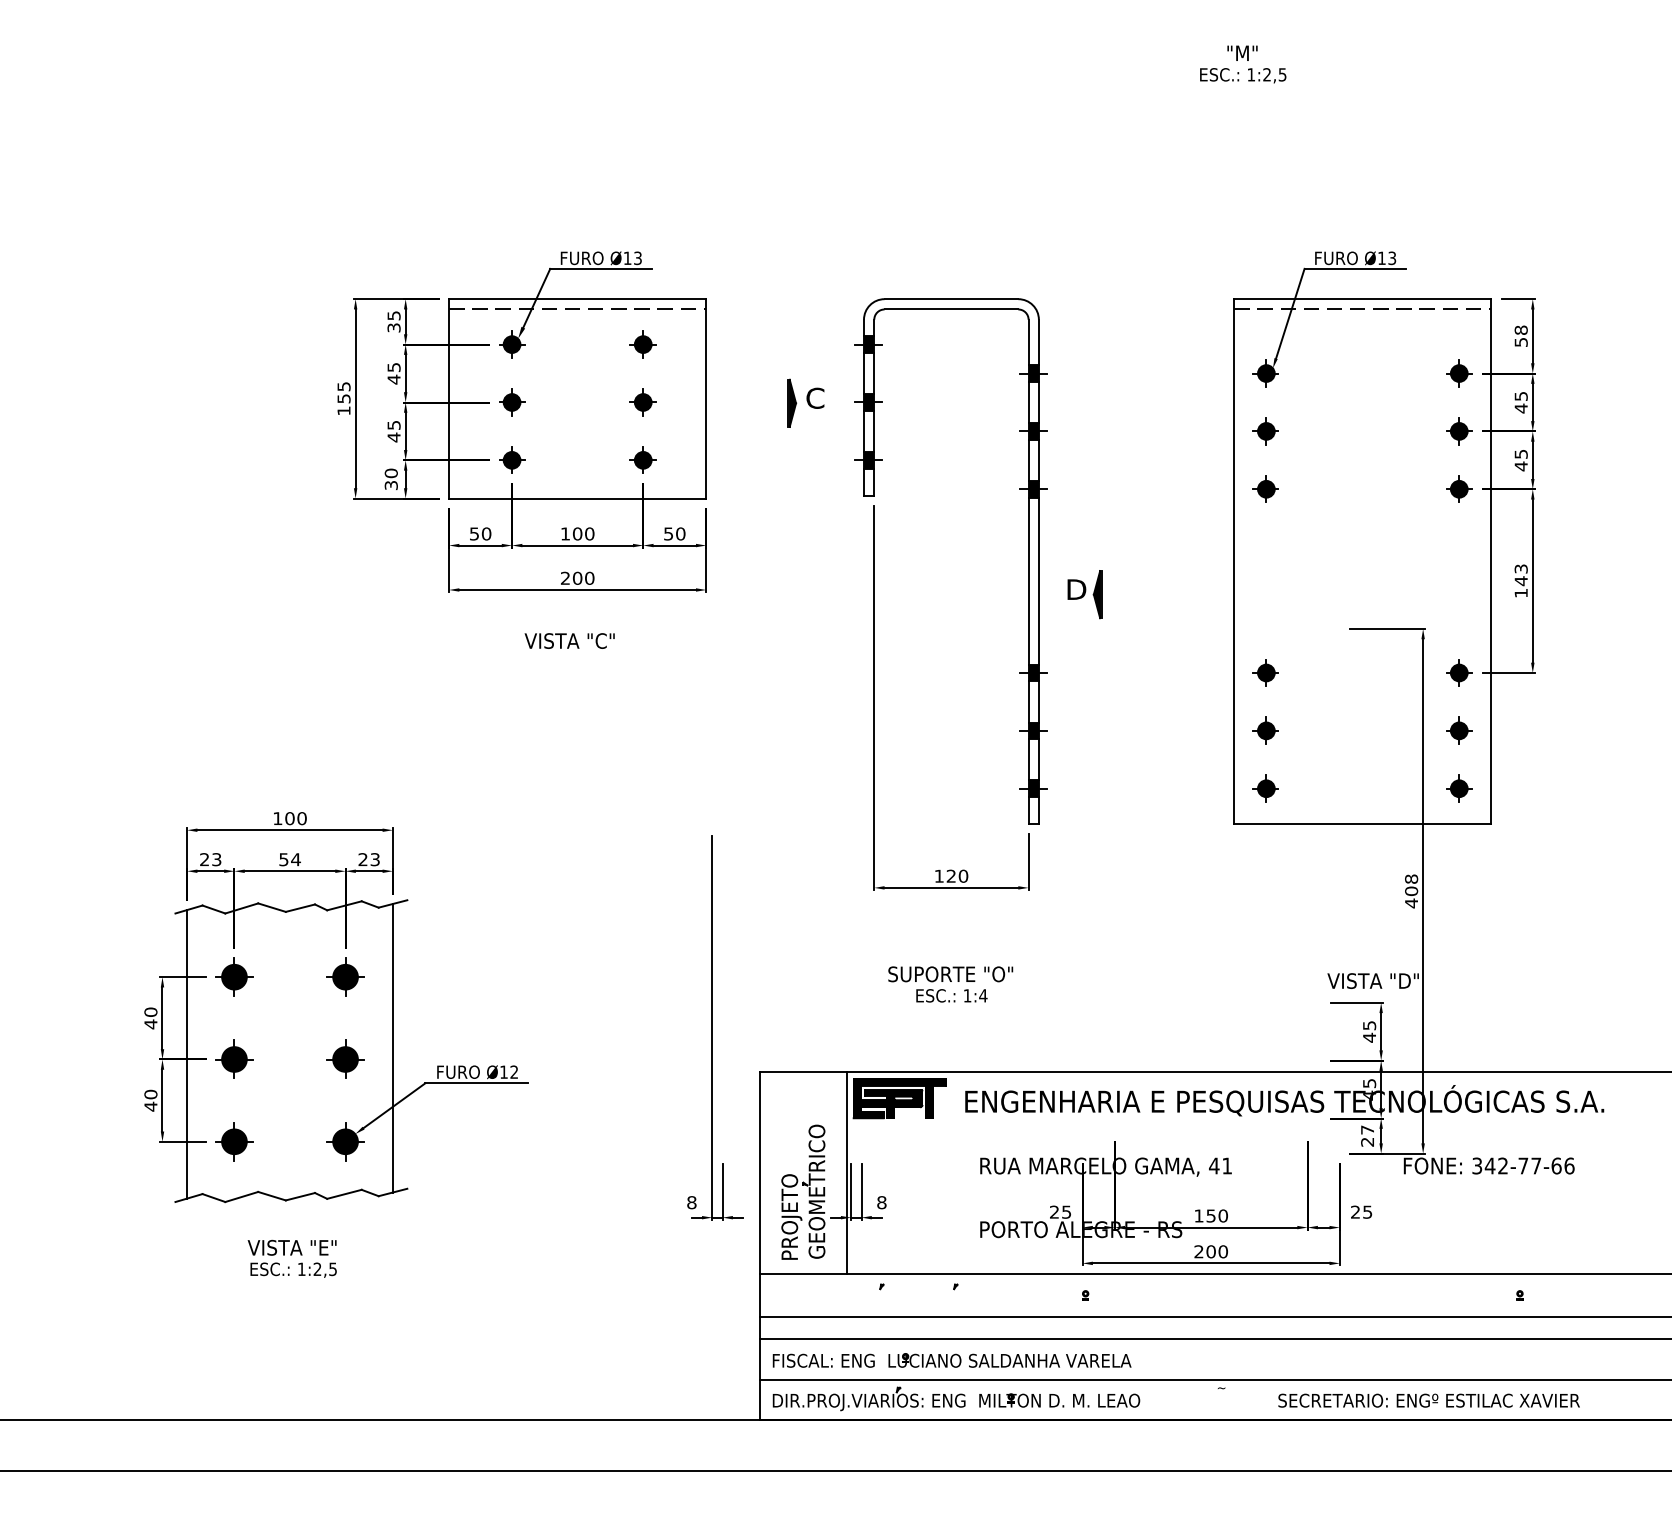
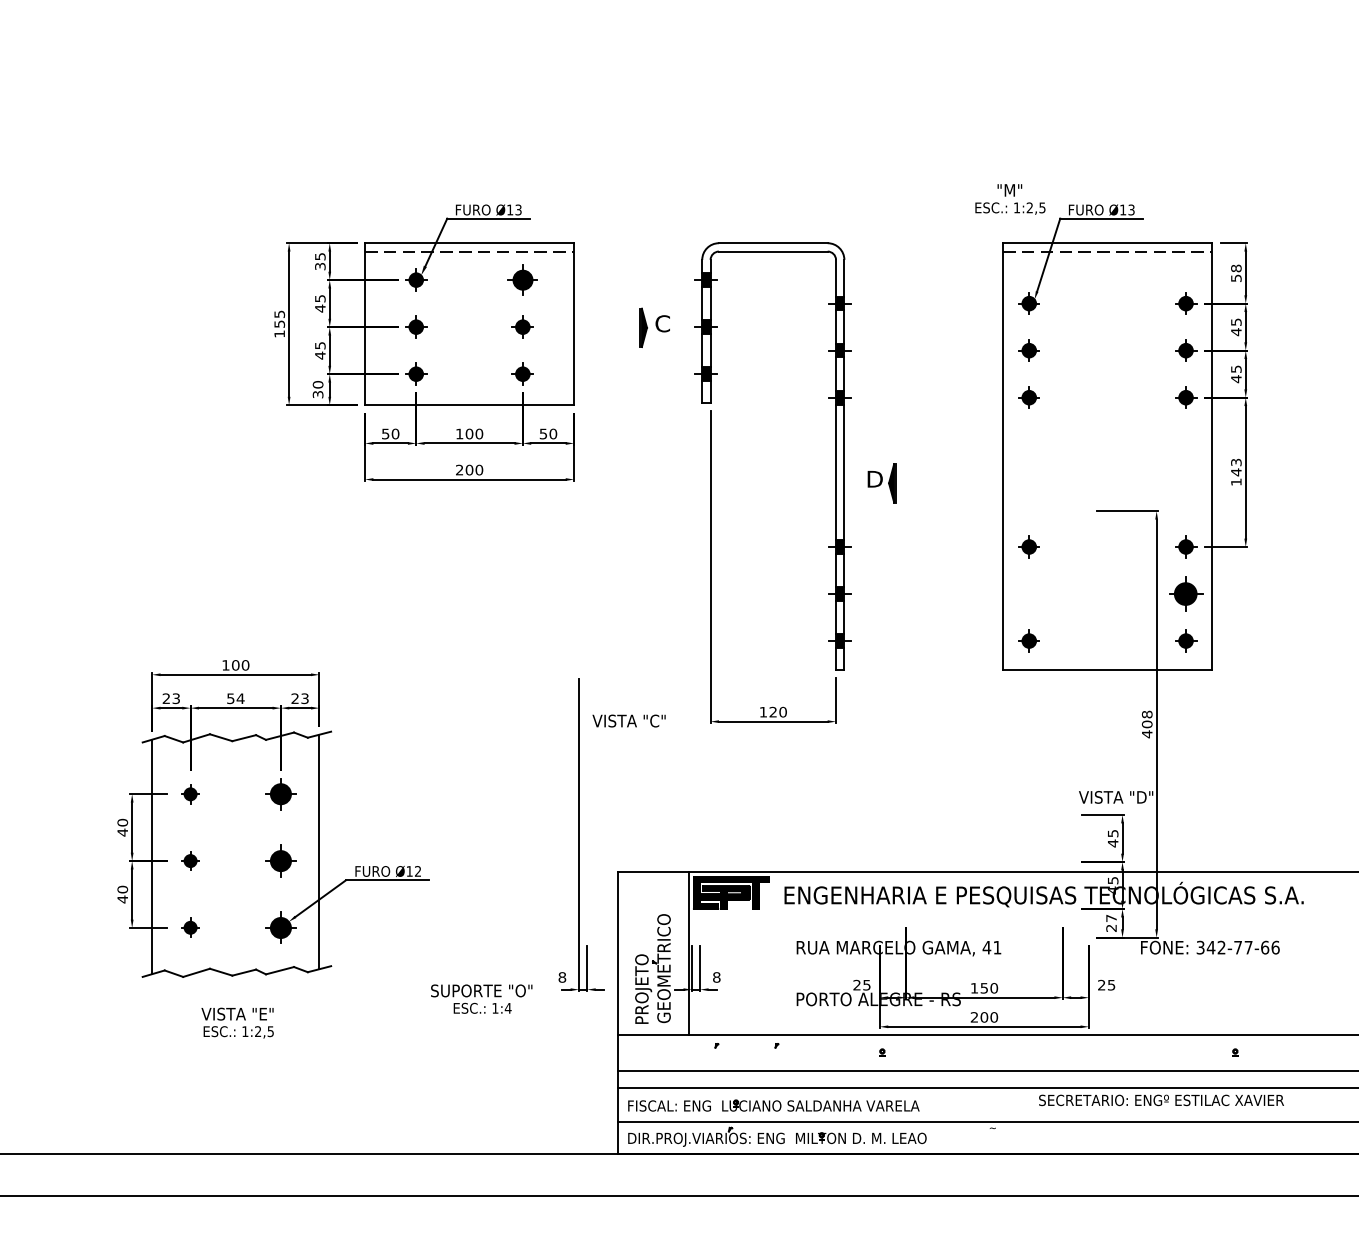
text: (1243, 64) -> (1010, 199), moved
part: (642, 343) -> (522, 279), size x1.4
text: (568, 640) -> (628, 720), moved
part: (1265, 730) -> (1028, 593), removed
part: (1459, 730) -> (1186, 593), size x1.6
part: (234, 977) -> (190, 794), size x0.6
text: (950, 983) -> (481, 998), moved
part: (234, 1058) -> (190, 860), size x0.6
part: (234, 1141) -> (190, 927), size x0.6
text: (1429, 1400) -> (1161, 1100), moved

